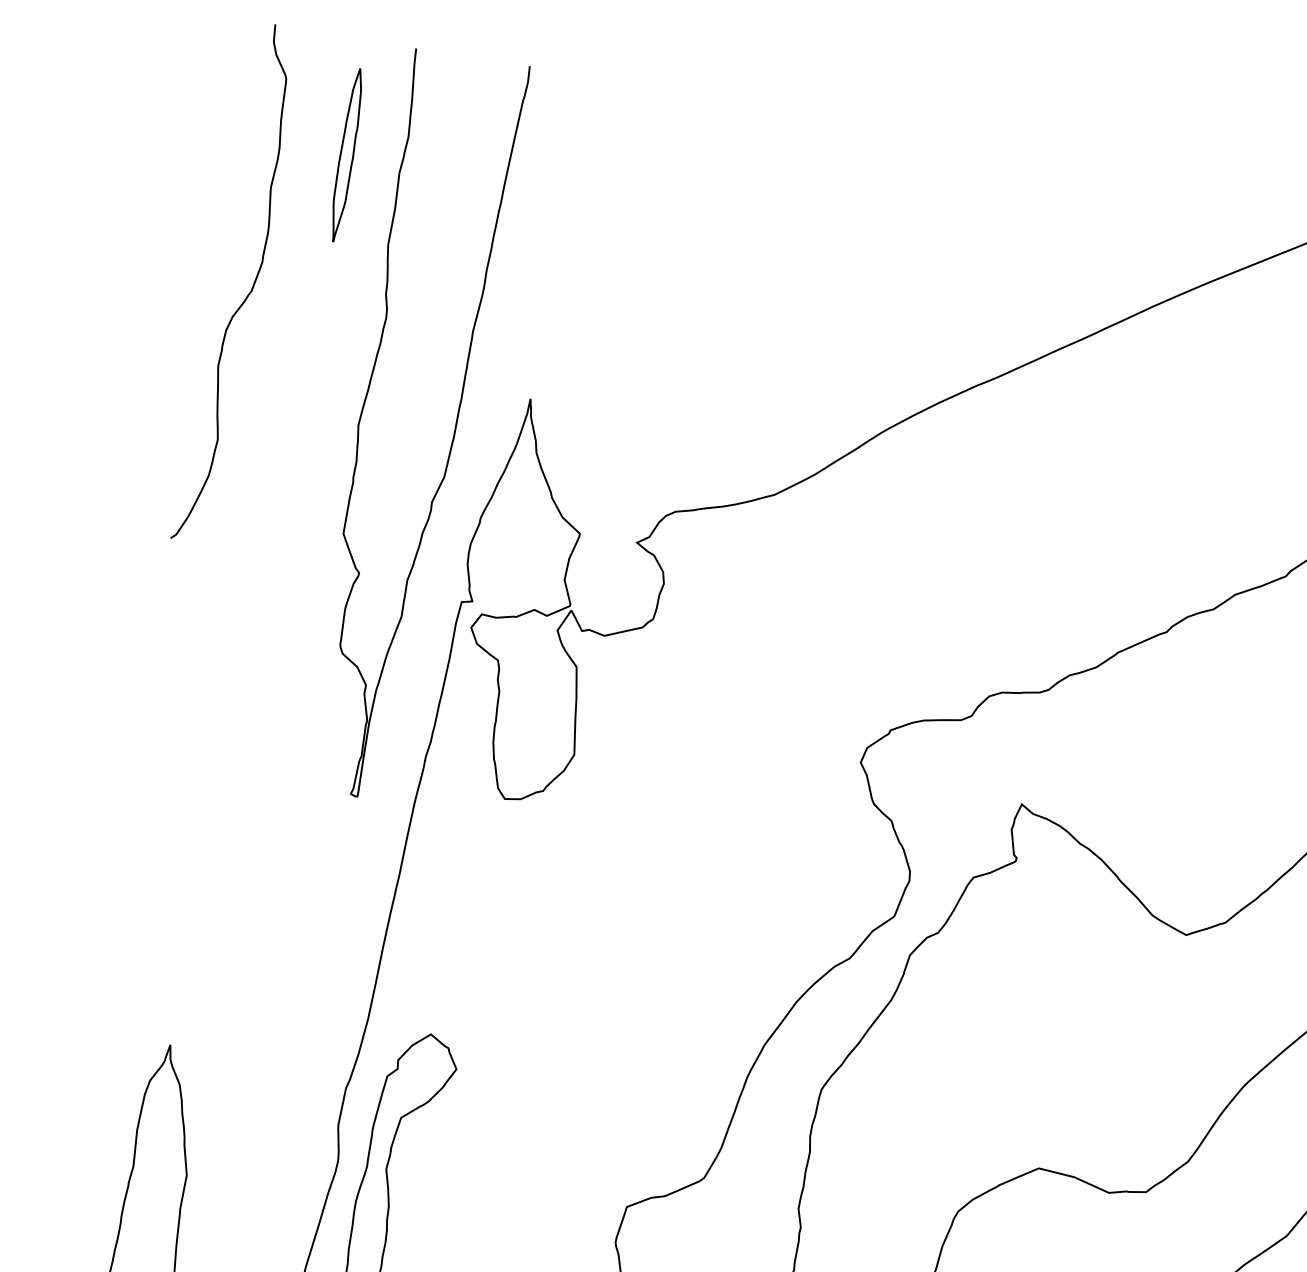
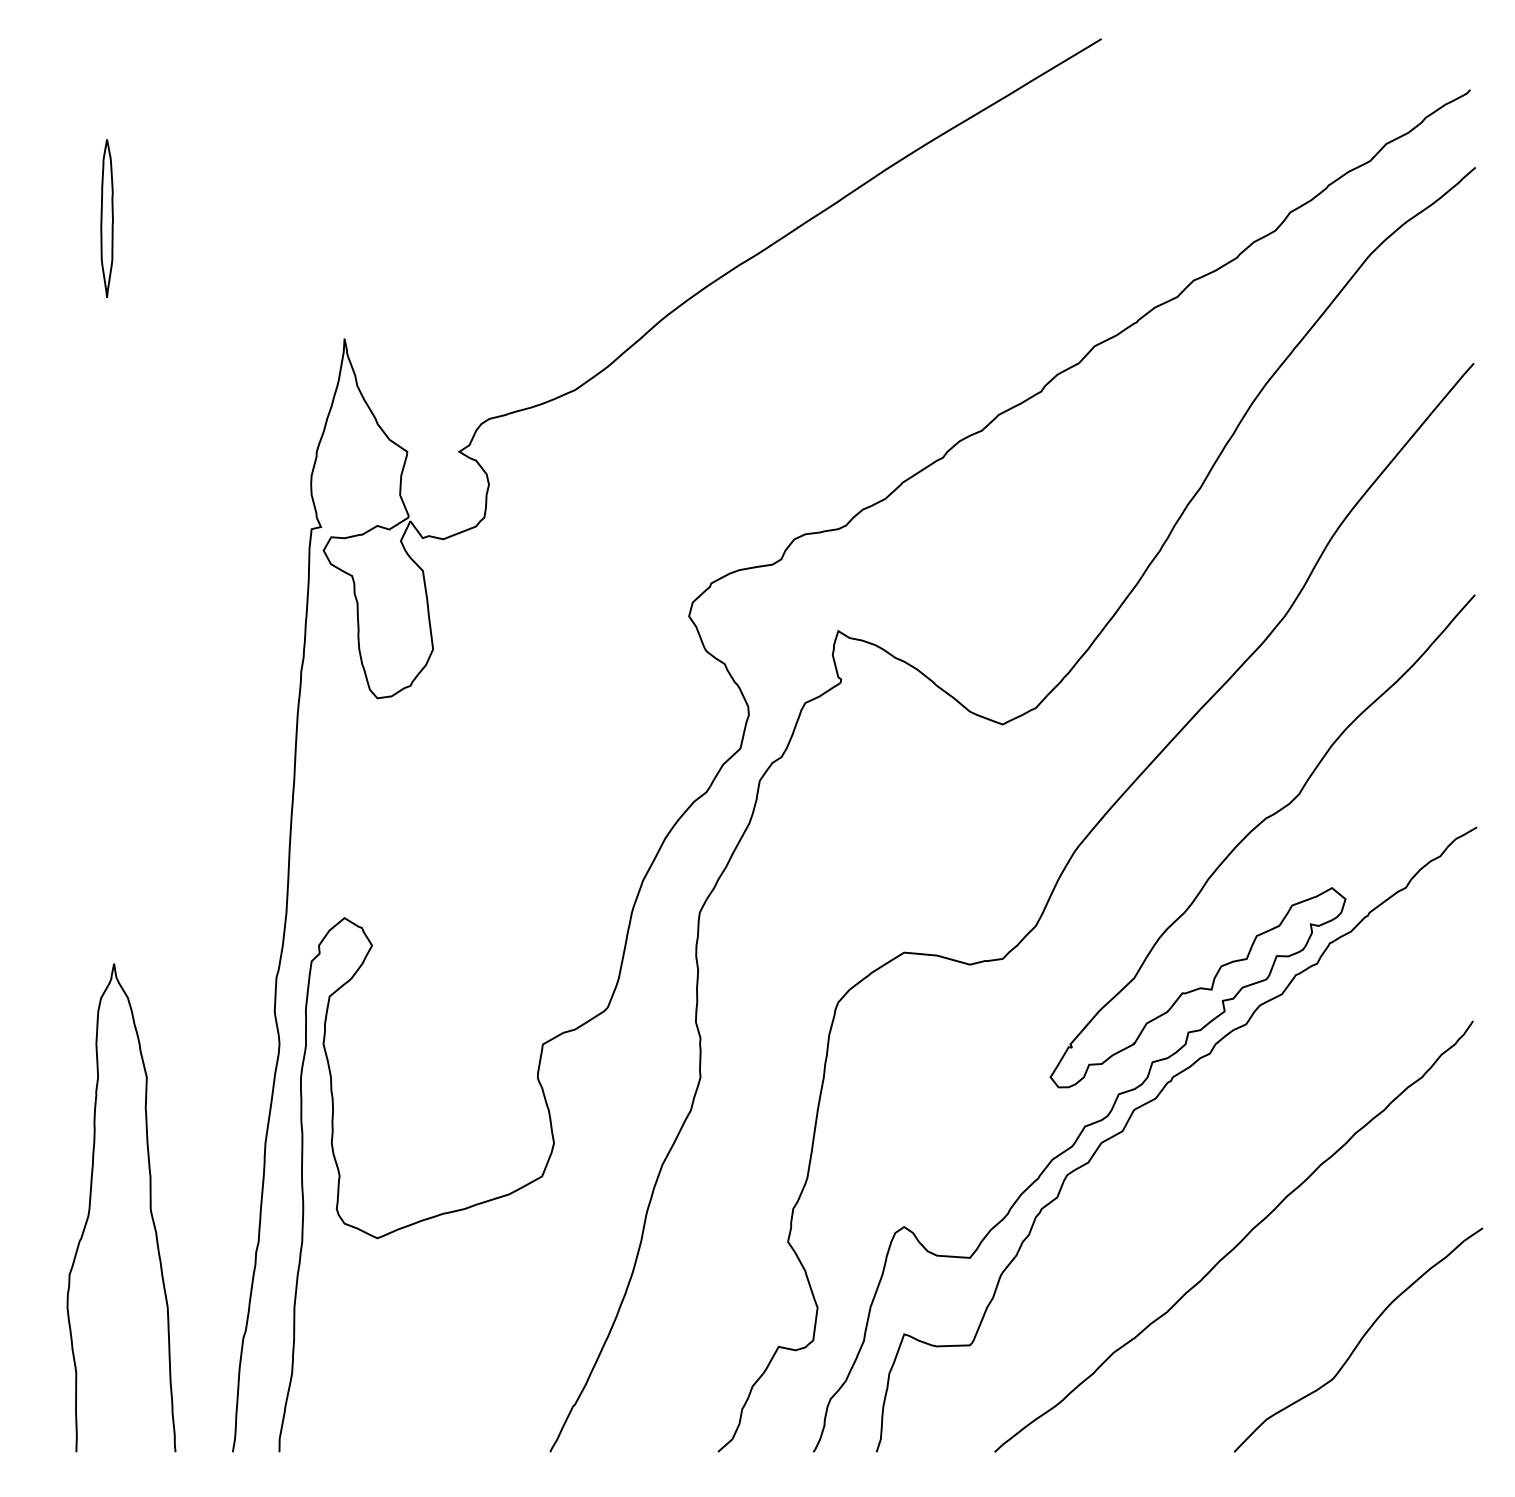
part: (346, 155) -> (106, 218), moved
curve: (248, 293) -> (78, 284), removed
curve: (453, 433) -> (280, 380), removed

